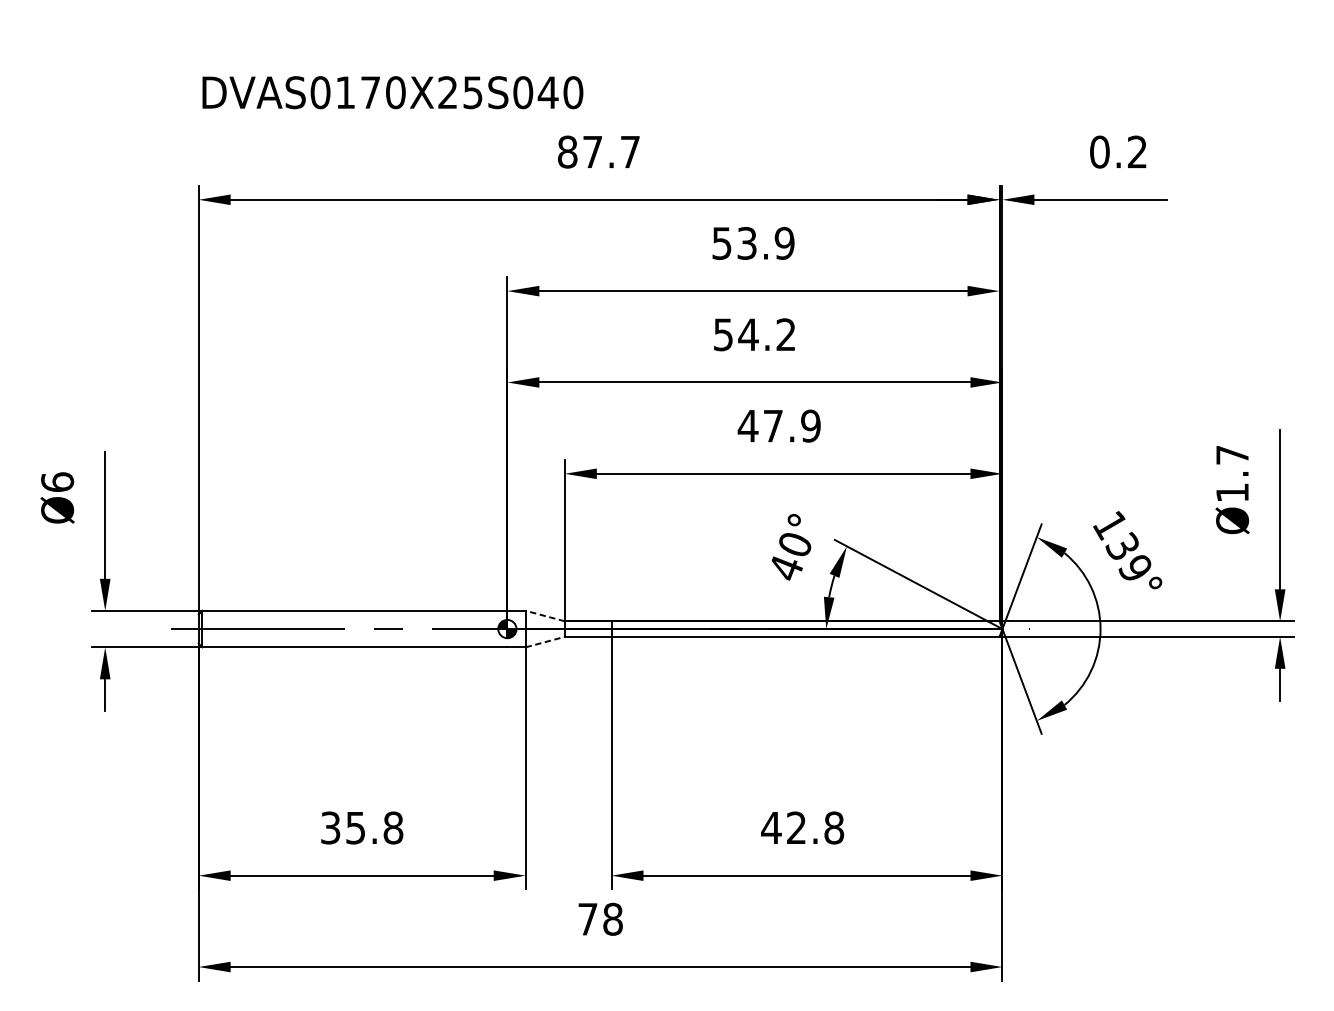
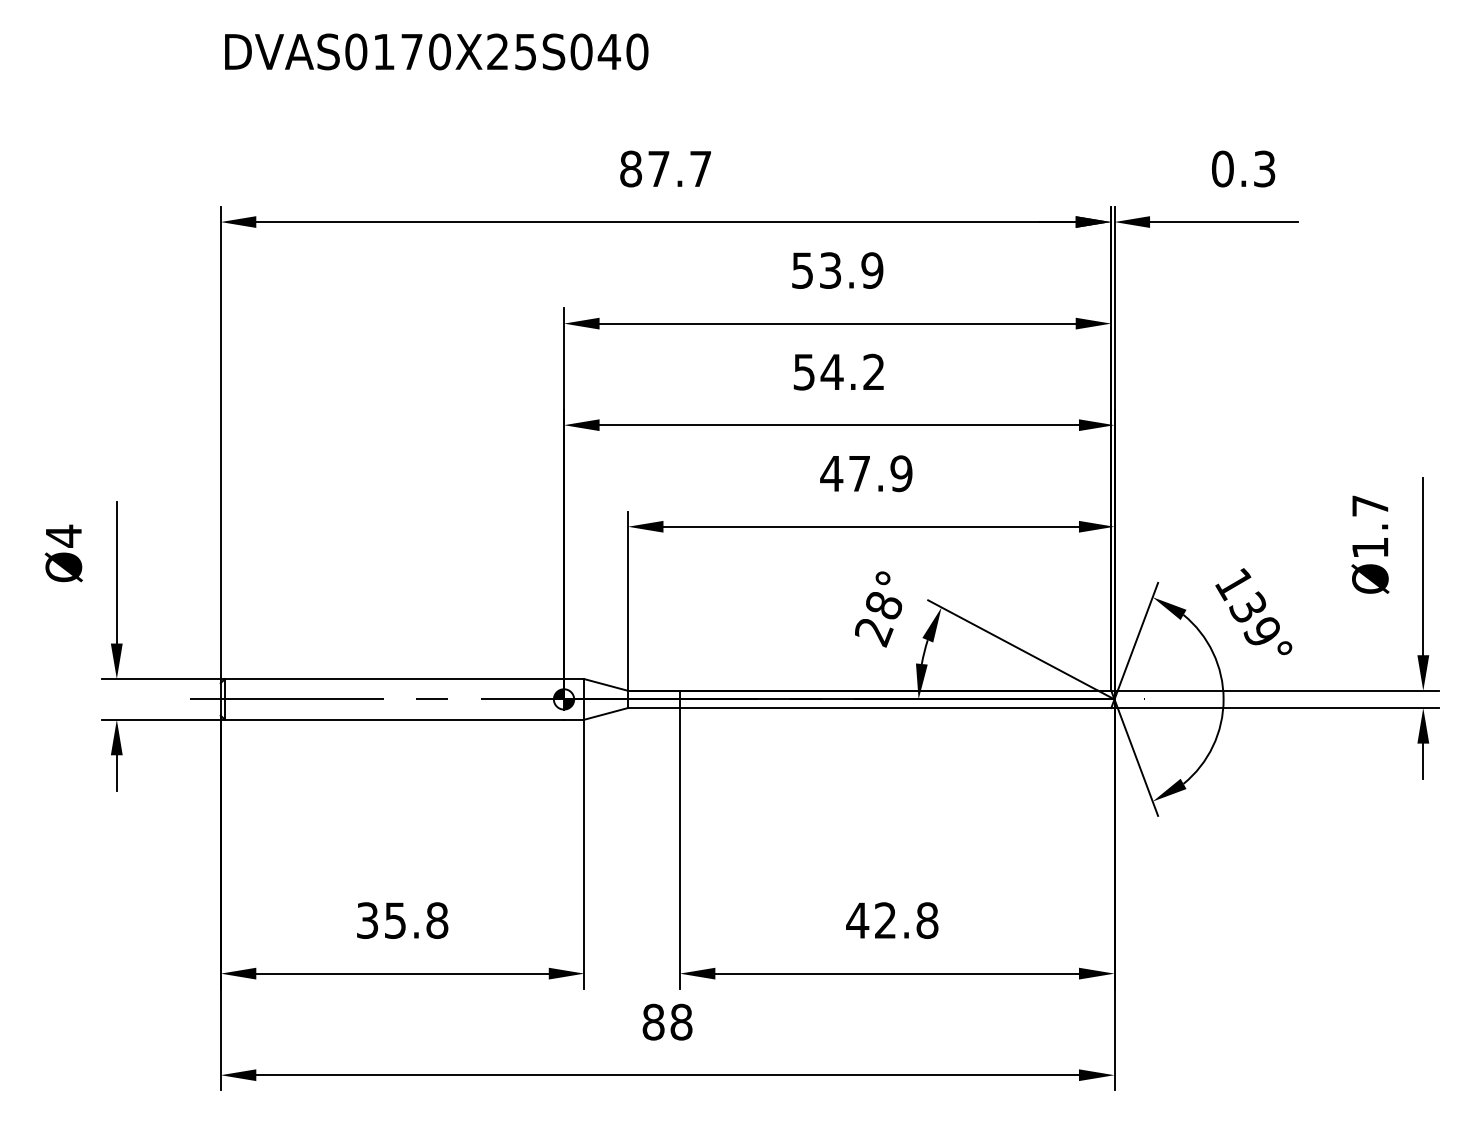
text: (392, 92) -> (436, 51), moved
text: (1137, 152) -> (1264, 169), 0.2 -> 0.3
text: (57, 481) -> (63, 535), Ø6 -> Ø4
text: (790, 557) -> (878, 619), 40° -> 28°
line: (545, 615) -> (606, 684), dashed -> solid
line: (545, 641) -> (606, 713), dashed -> solid
text: (587, 918) -> (653, 1021), 78 -> 88

